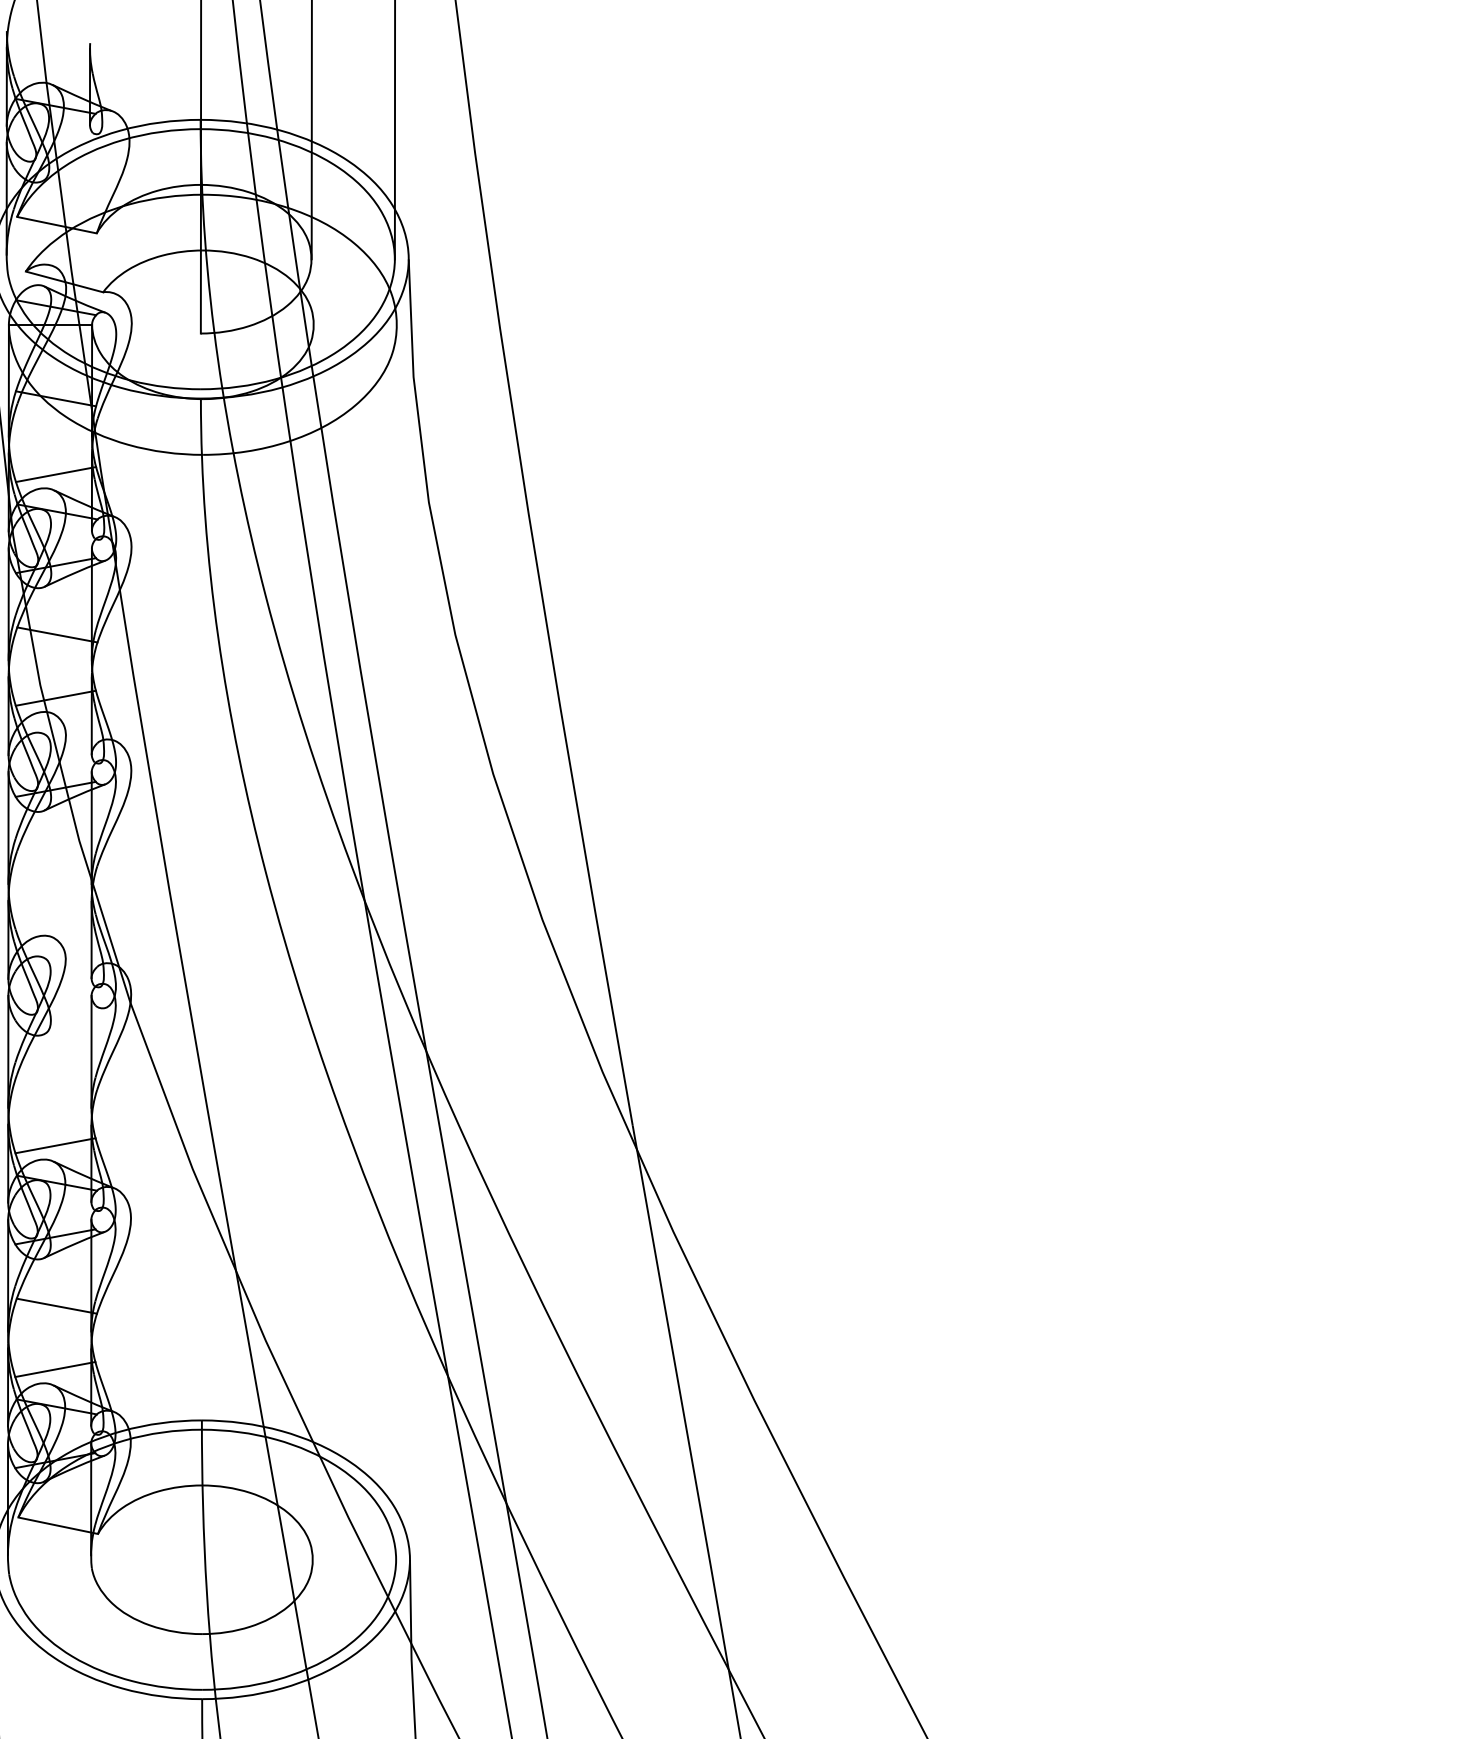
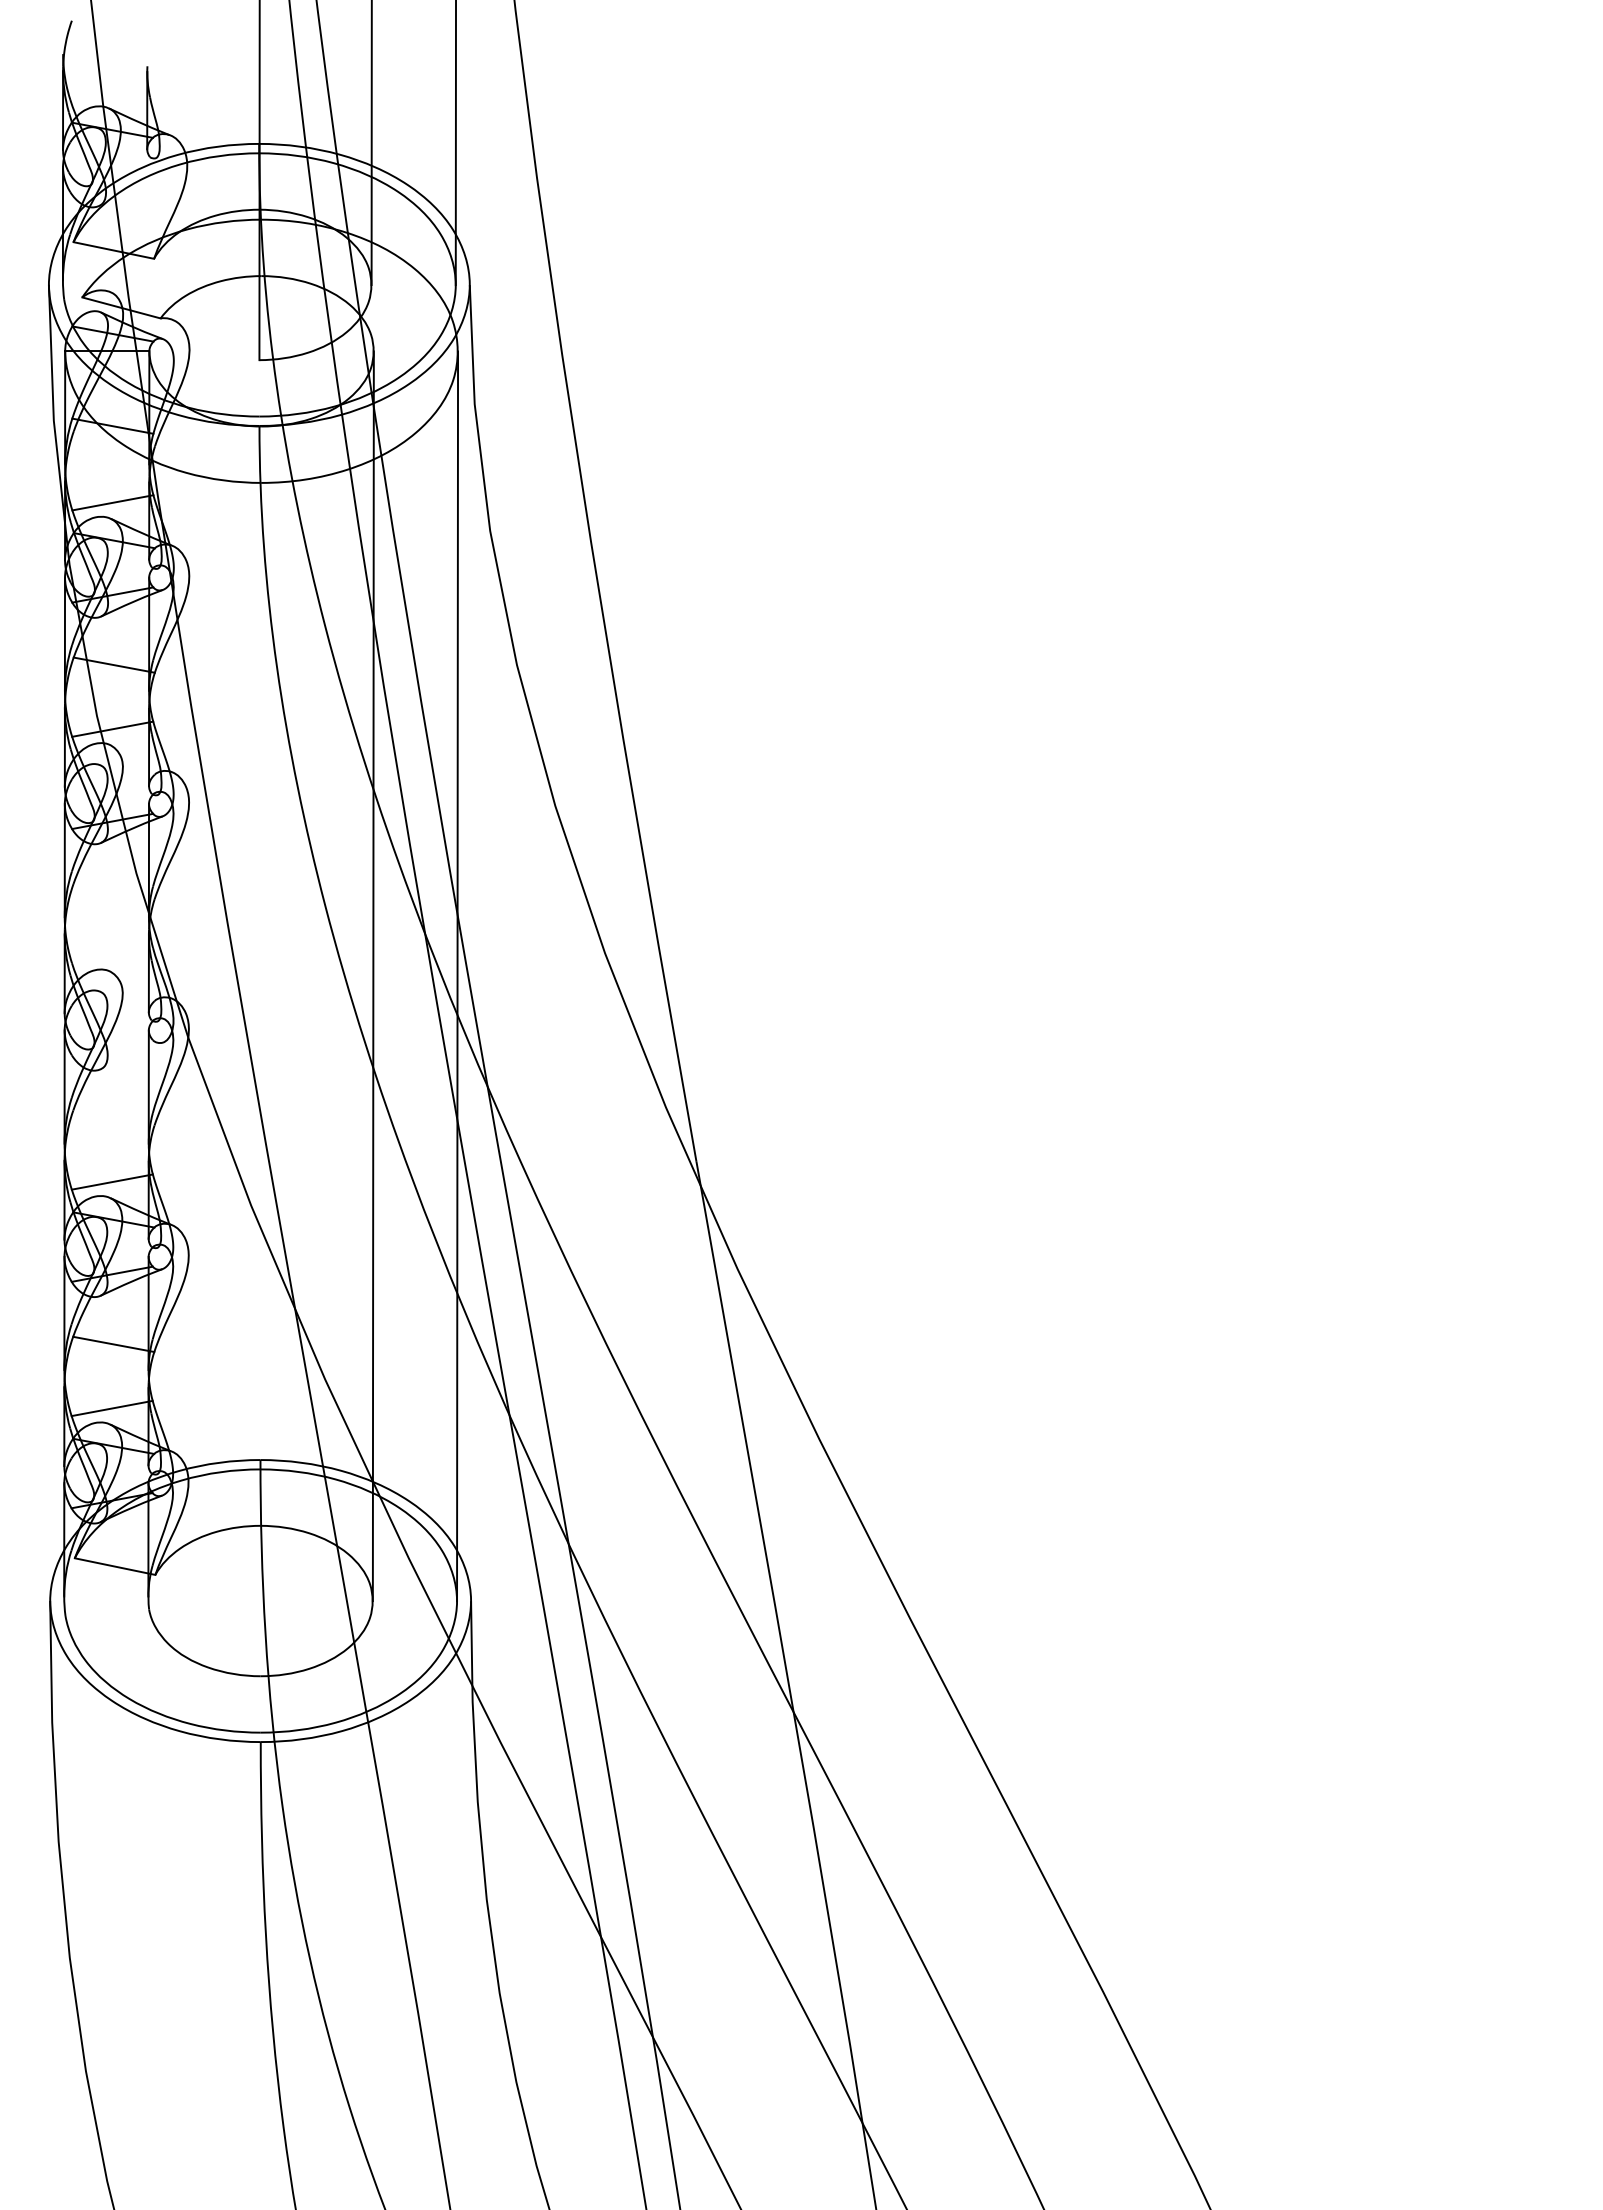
line: (312, 942) -> (372, 976), added
line: (396, 942) -> (457, 976), added

